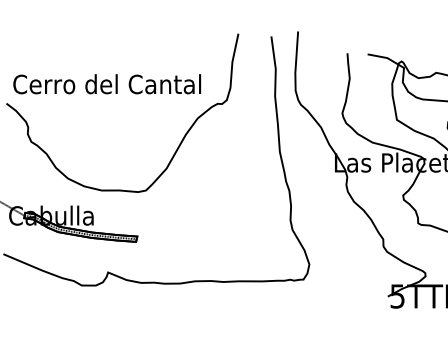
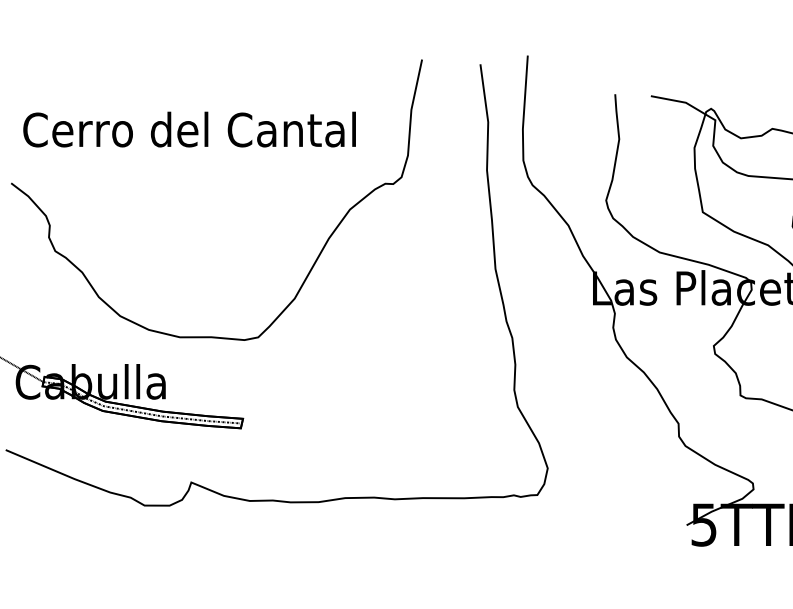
text: (107, 84) -> (190, 130), moved

